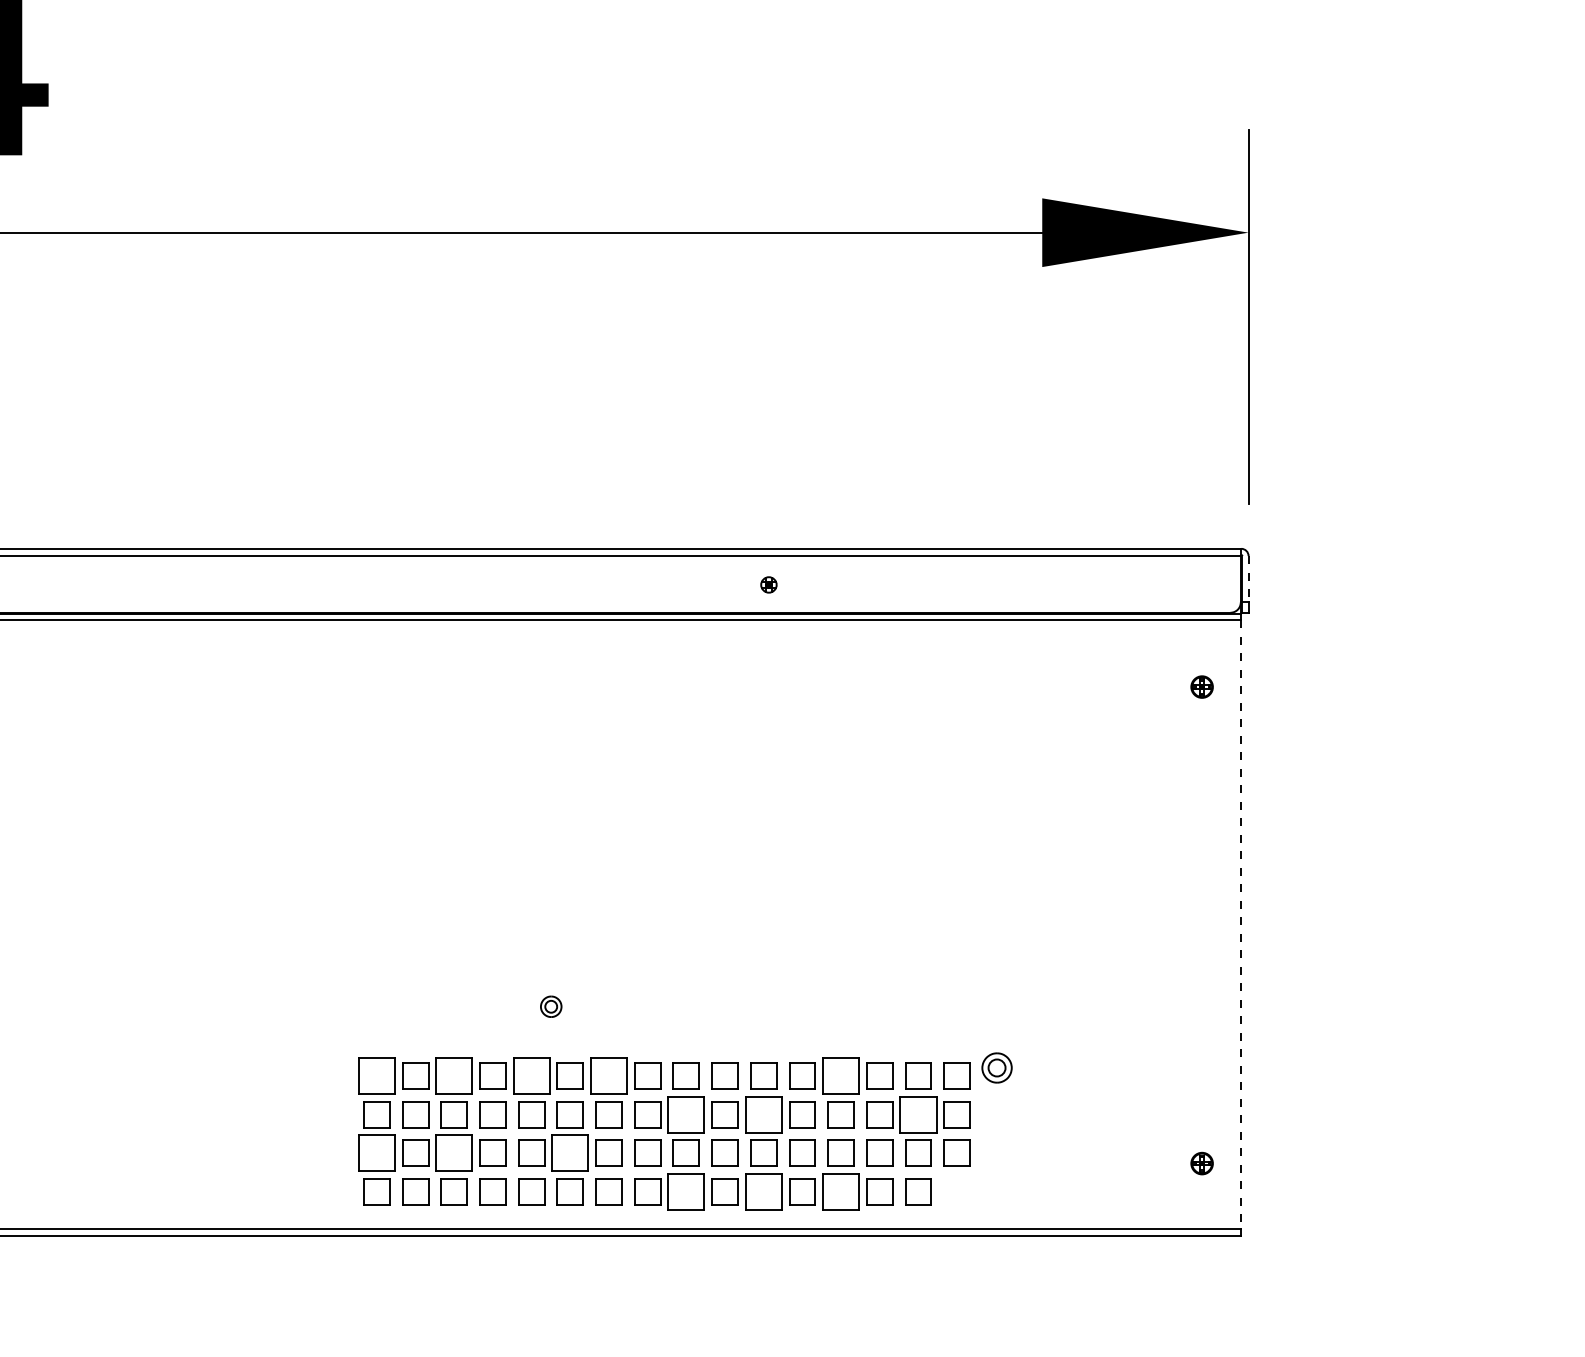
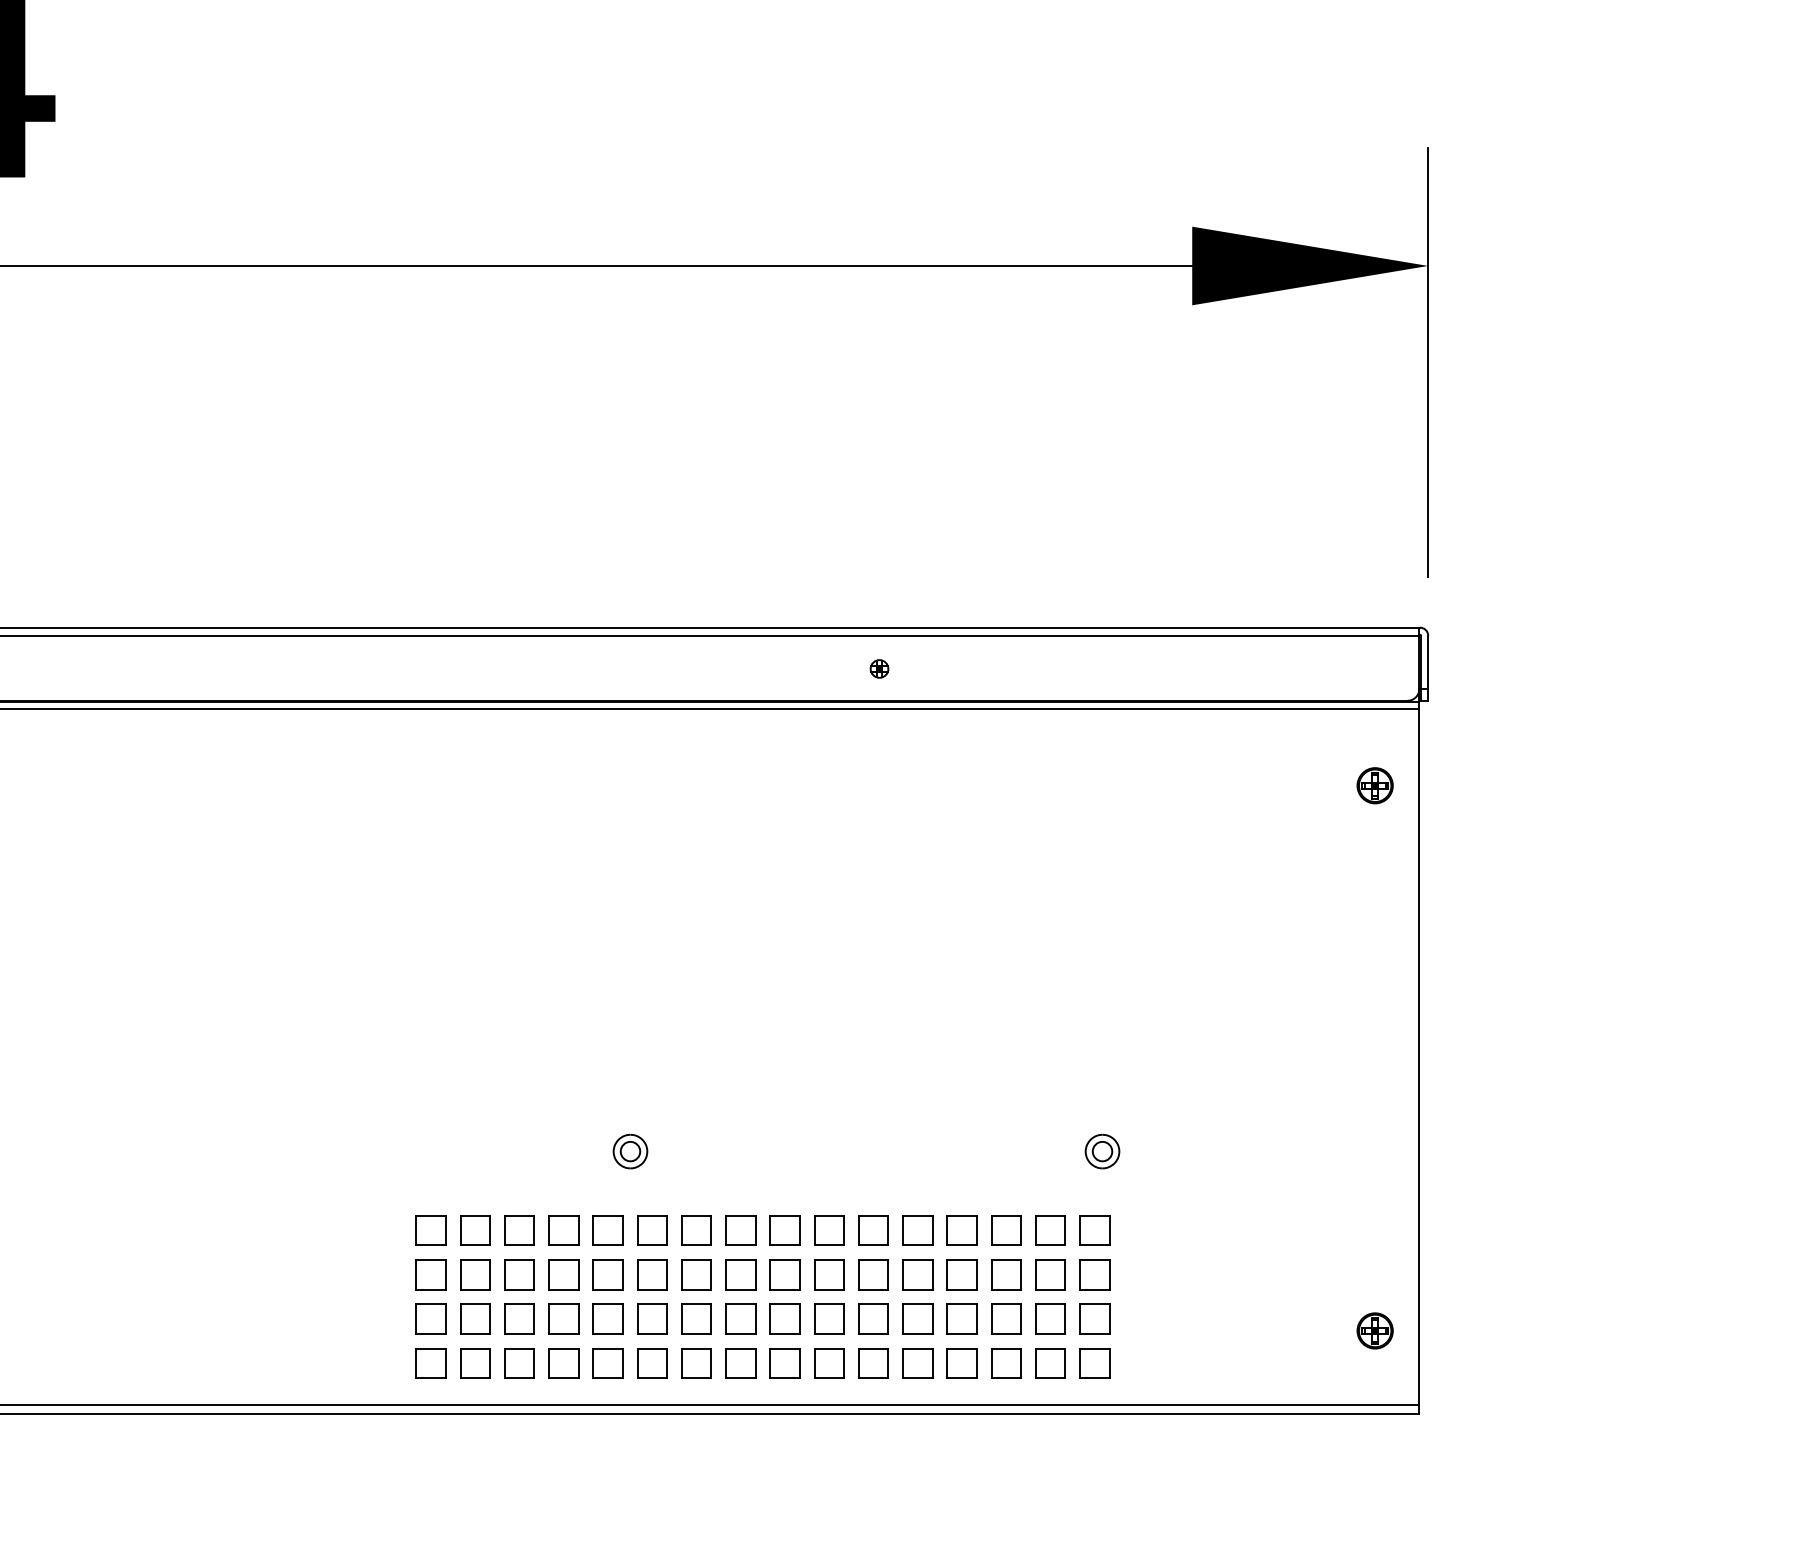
line: (1248, 579) -> (1428, 662), dashed -> solid
part: (1201, 686) -> (1374, 785), size x1.43
line: (1240, 924) -> (1419, 1057), dashed -> solid
part: (551, 1006) -> (630, 1151), size x1.43
part: (997, 1067) -> (1102, 1151), moved
part: (376, 1075) -> (430, 1230), size x0.71
part: (454, 1075) -> (519, 1230), size x0.71
part: (531, 1075) -> (607, 1230), size x0.71
part: (608, 1075) -> (696, 1230), size x0.71
part: (840, 1075) -> (961, 1230), size x0.71
part: (685, 1114) -> (784, 1274), size x0.71
part: (763, 1114) -> (873, 1274), size x0.71
part: (918, 1114) -> (1050, 1274), size x0.71
part: (376, 1152) -> (430, 1318), size x0.71
part: (454, 1152) -> (519, 1318), size x0.71
part: (570, 1152) -> (652, 1318), size x0.71
part: (1201, 1163) -> (1374, 1330), size x1.43
part: (685, 1192) -> (784, 1363), size x0.71
part: (763, 1192) -> (873, 1363), size x0.71
part: (840, 1192) -> (961, 1363), size x0.71
part: (956, 1192) -> (1094, 1363), added

